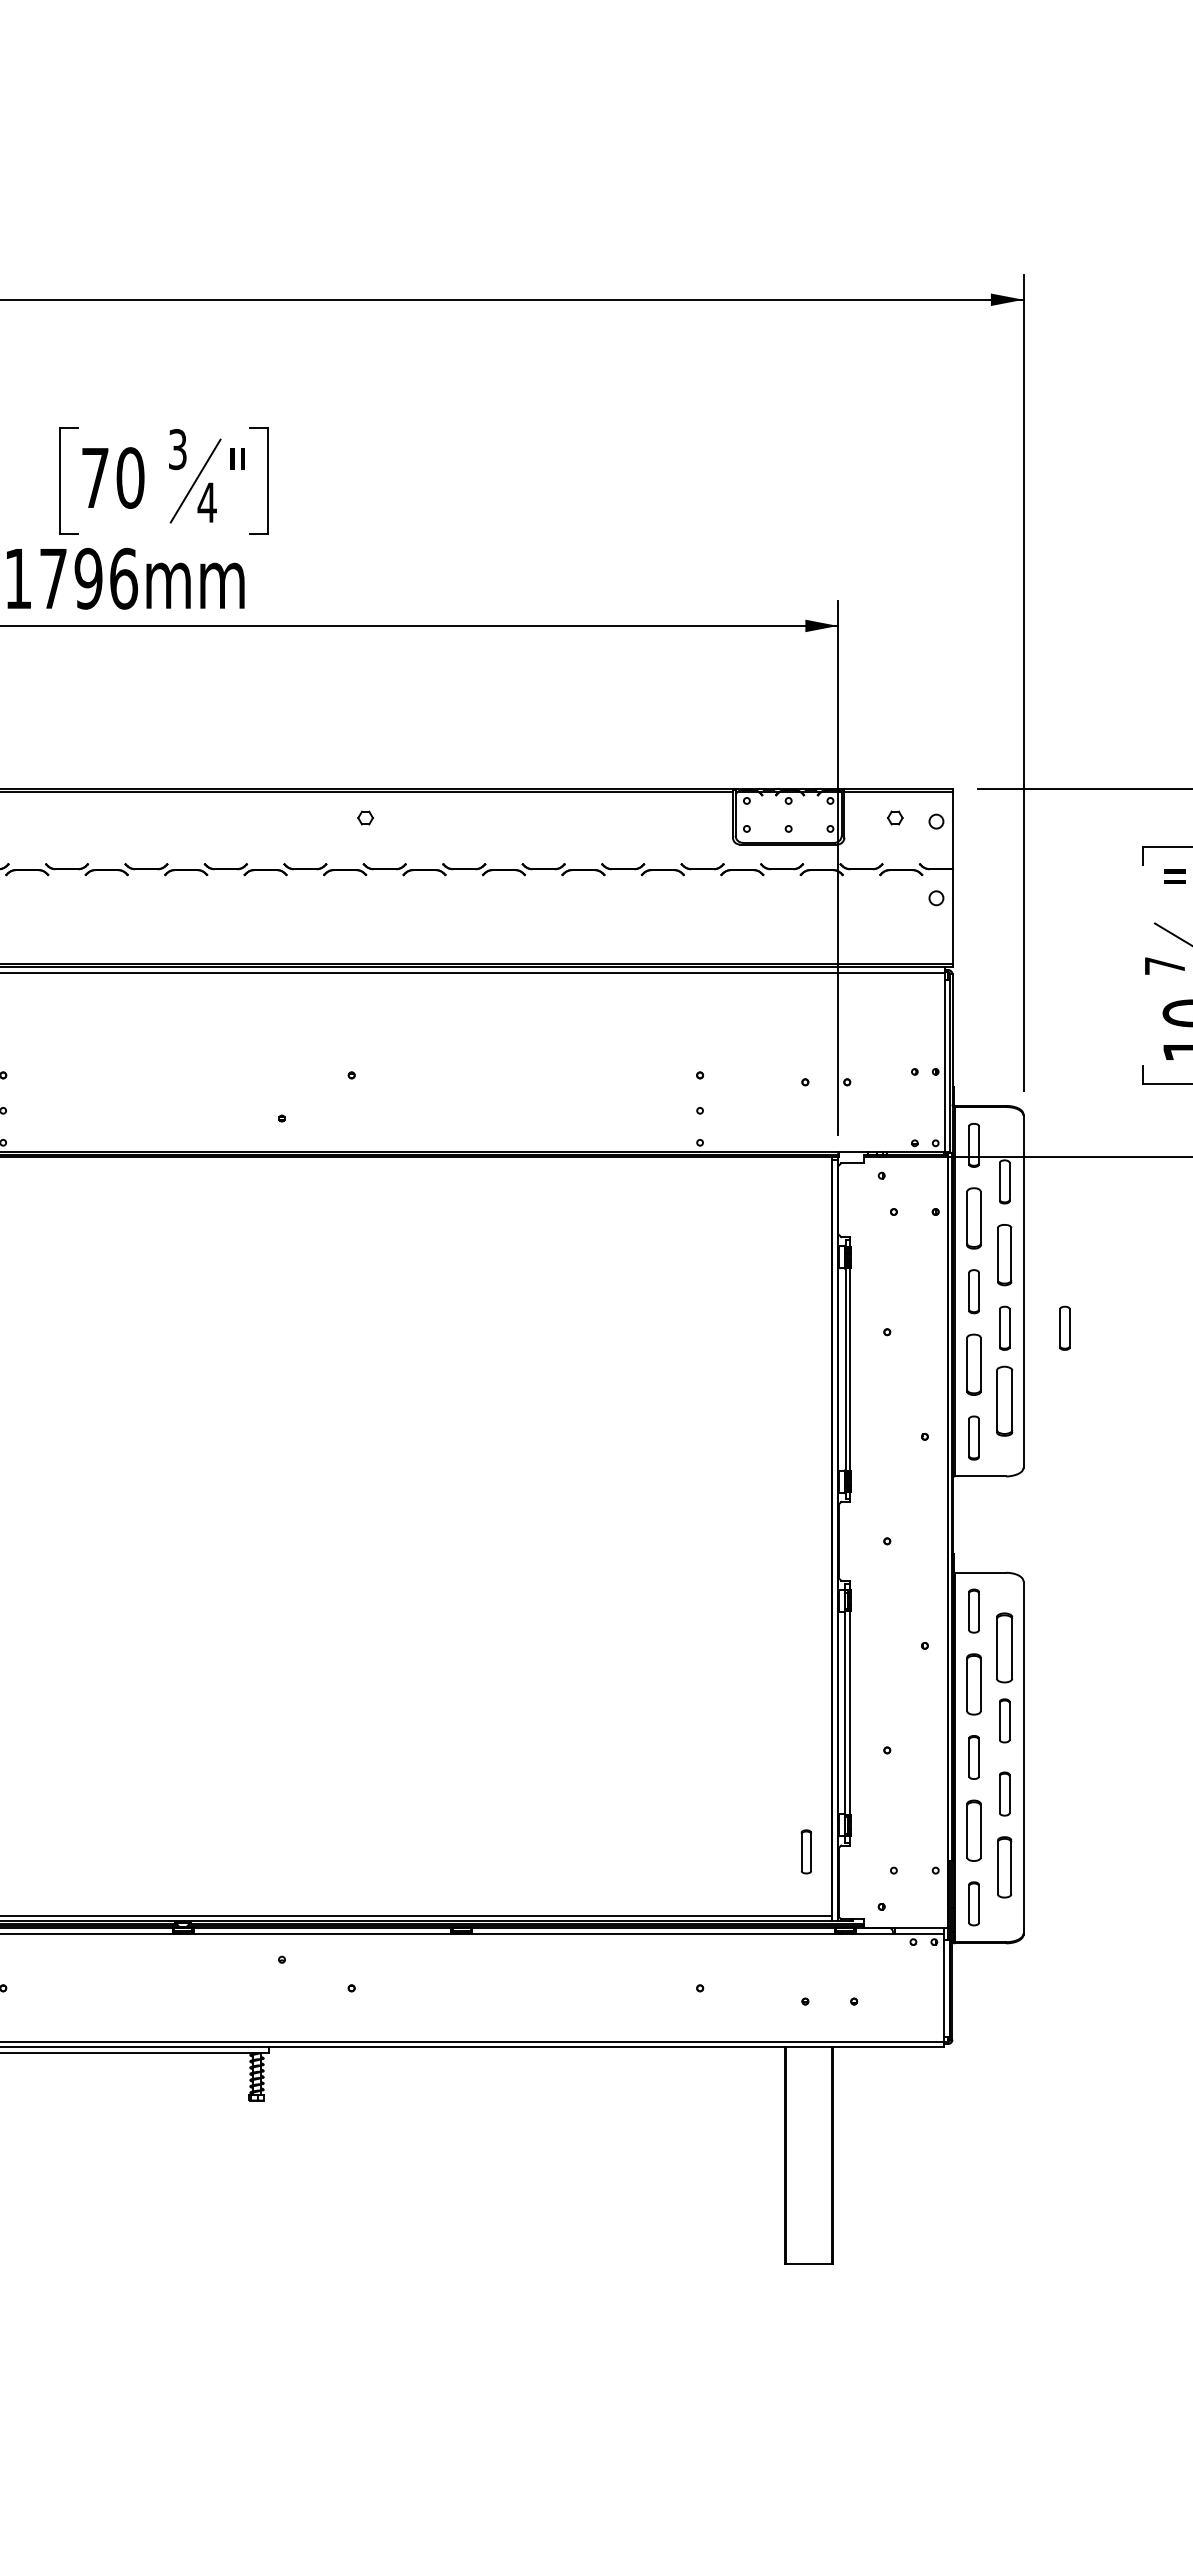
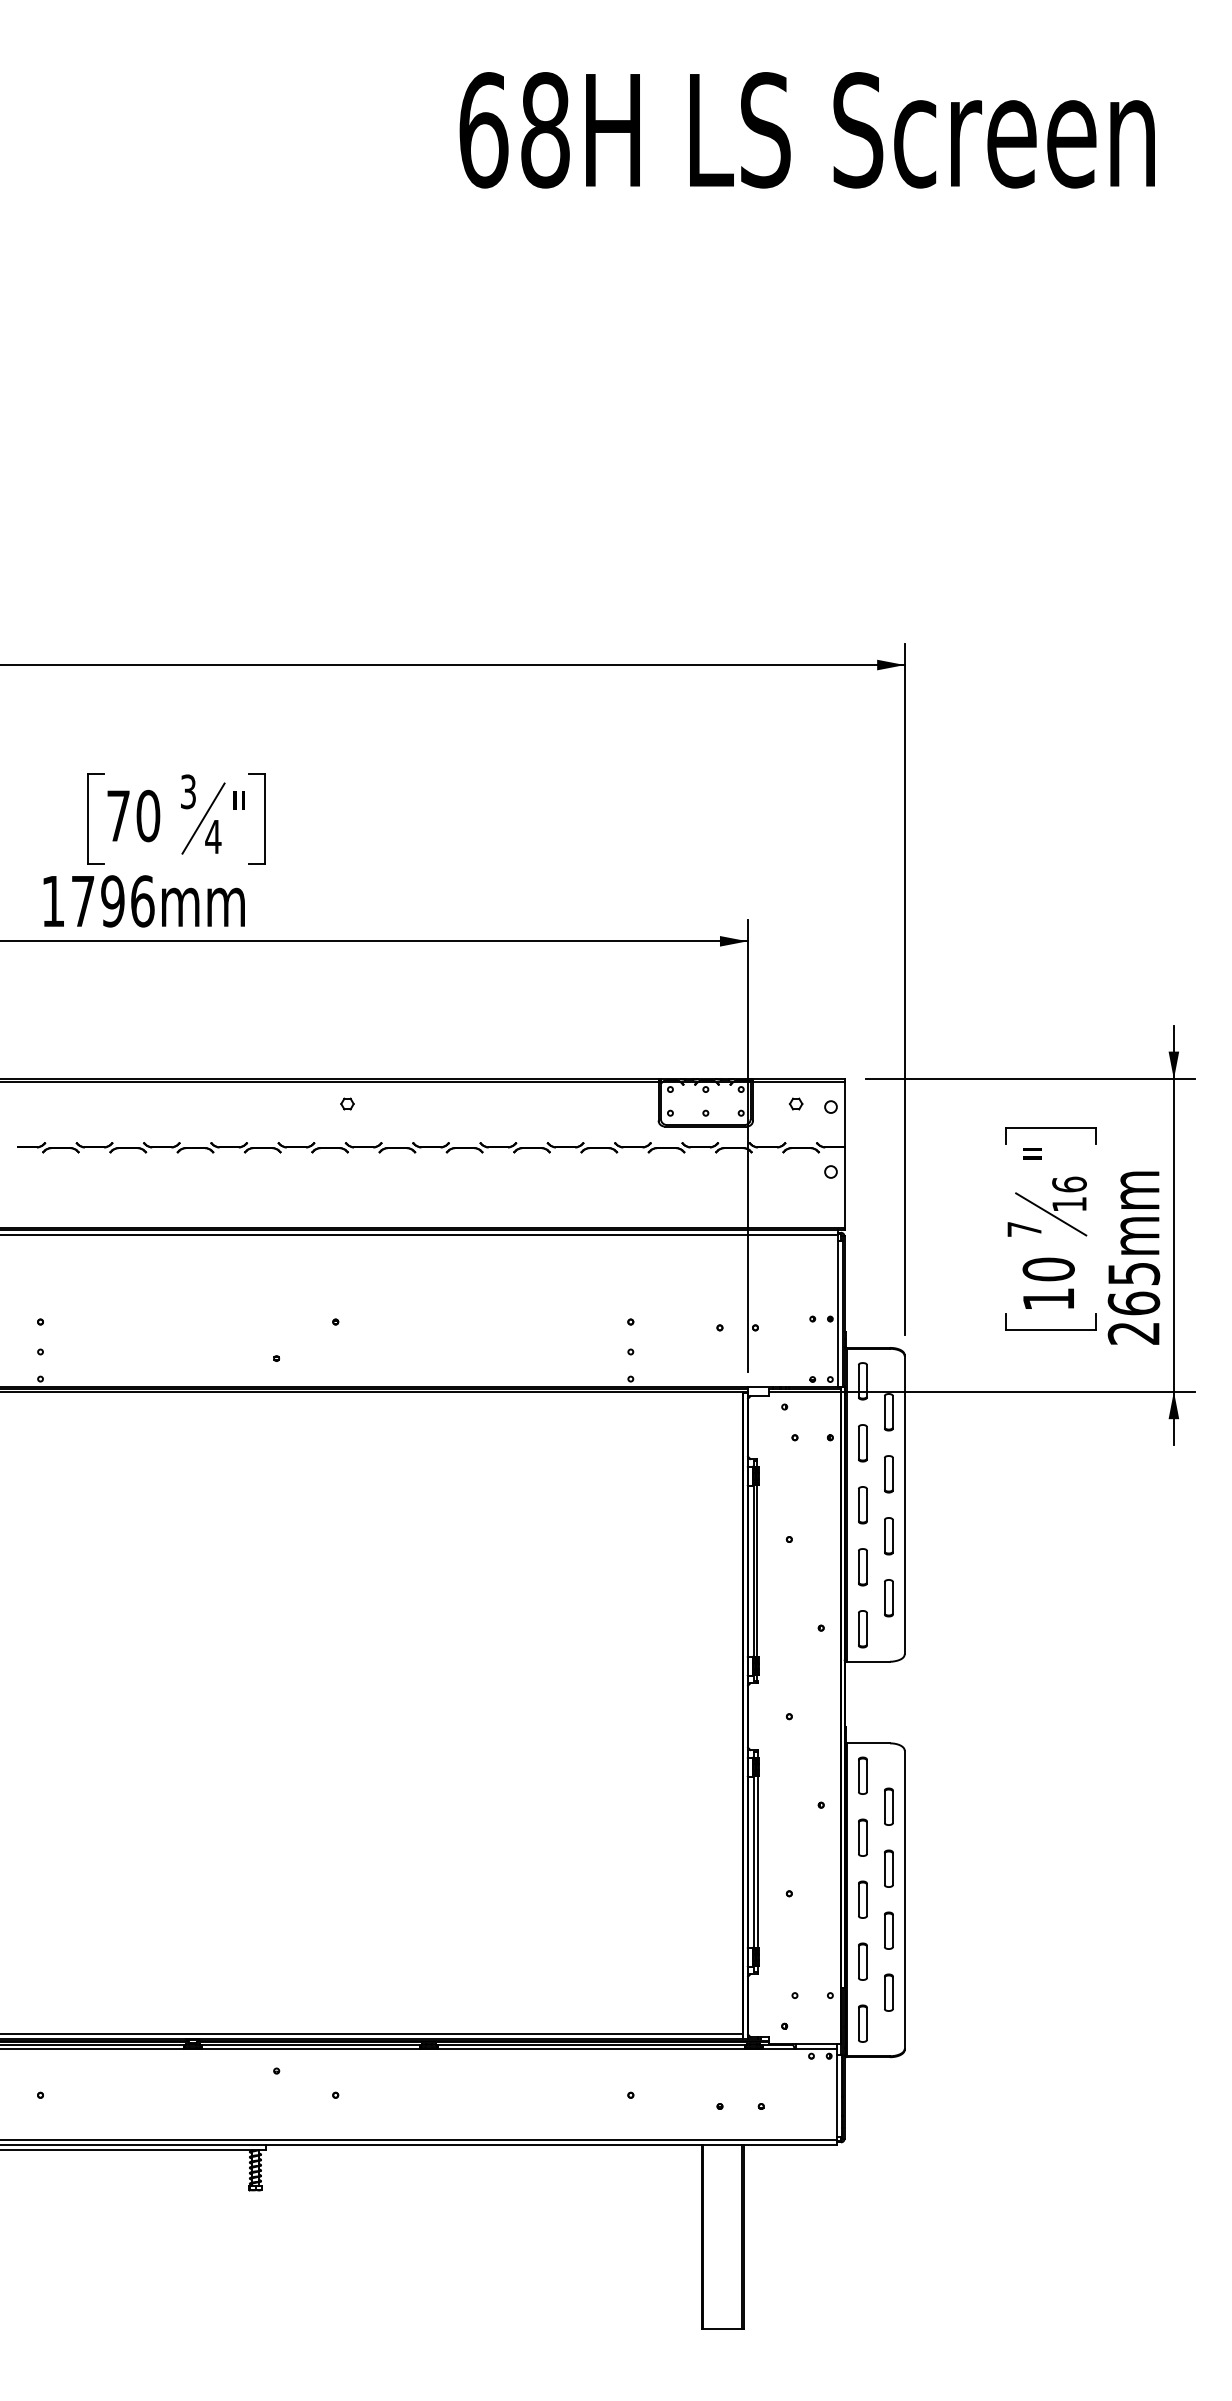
part: (973, 1218) -> (862, 1443), size x0.71
part: (1004, 1255) -> (888, 1474), size x0.71
part: (1064, 1328) -> (939, 1536), removed
part: (973, 1365) -> (862, 1567), size x0.71
part: (1004, 1401) -> (888, 1598), size x0.62
part: (1004, 1647) -> (888, 1806), size x0.62
part: (973, 1683) -> (862, 1837), size x0.71
part: (973, 1830) -> (862, 1961), size x0.71
part: (805, 1851) -> (720, 1979), removed
part: (1004, 1866) -> (888, 1992), size x0.71

